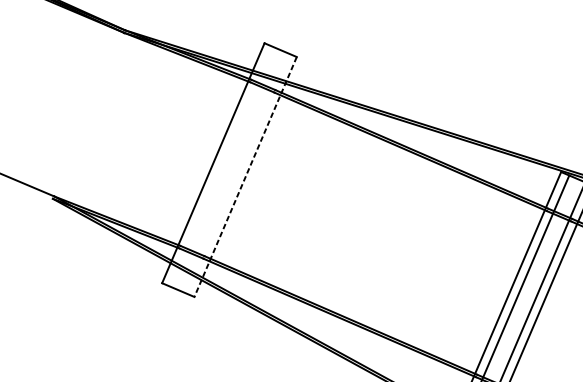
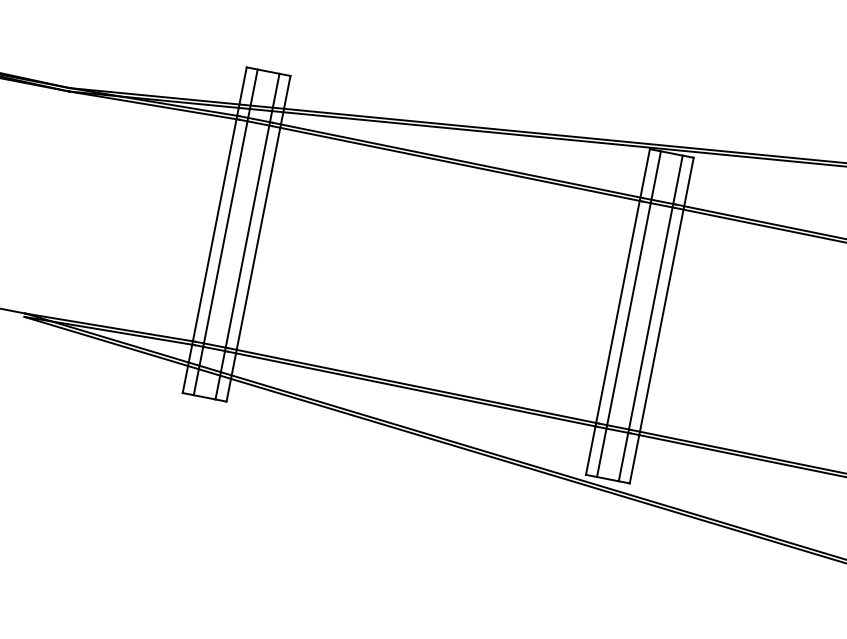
line: (221, 166) -> (225, 232), added
line: (237, 173) -> (247, 236), added
line: (245, 176) -> (258, 238), dashed -> solid

